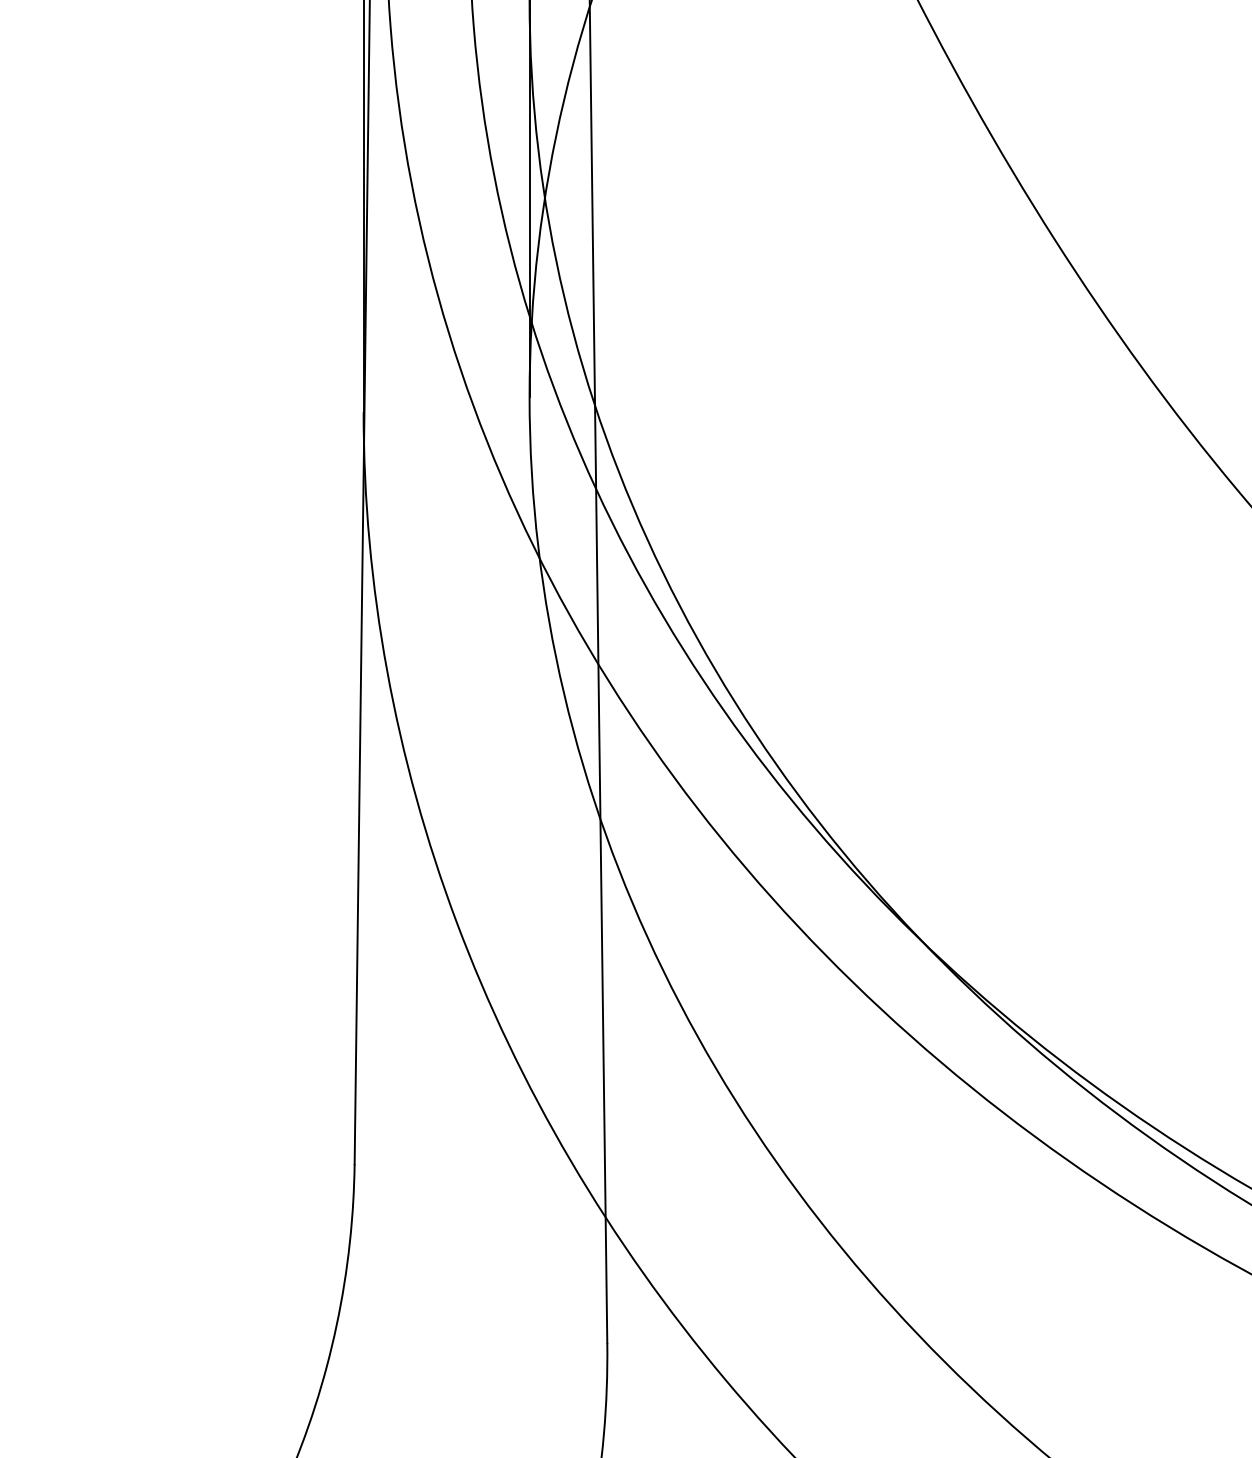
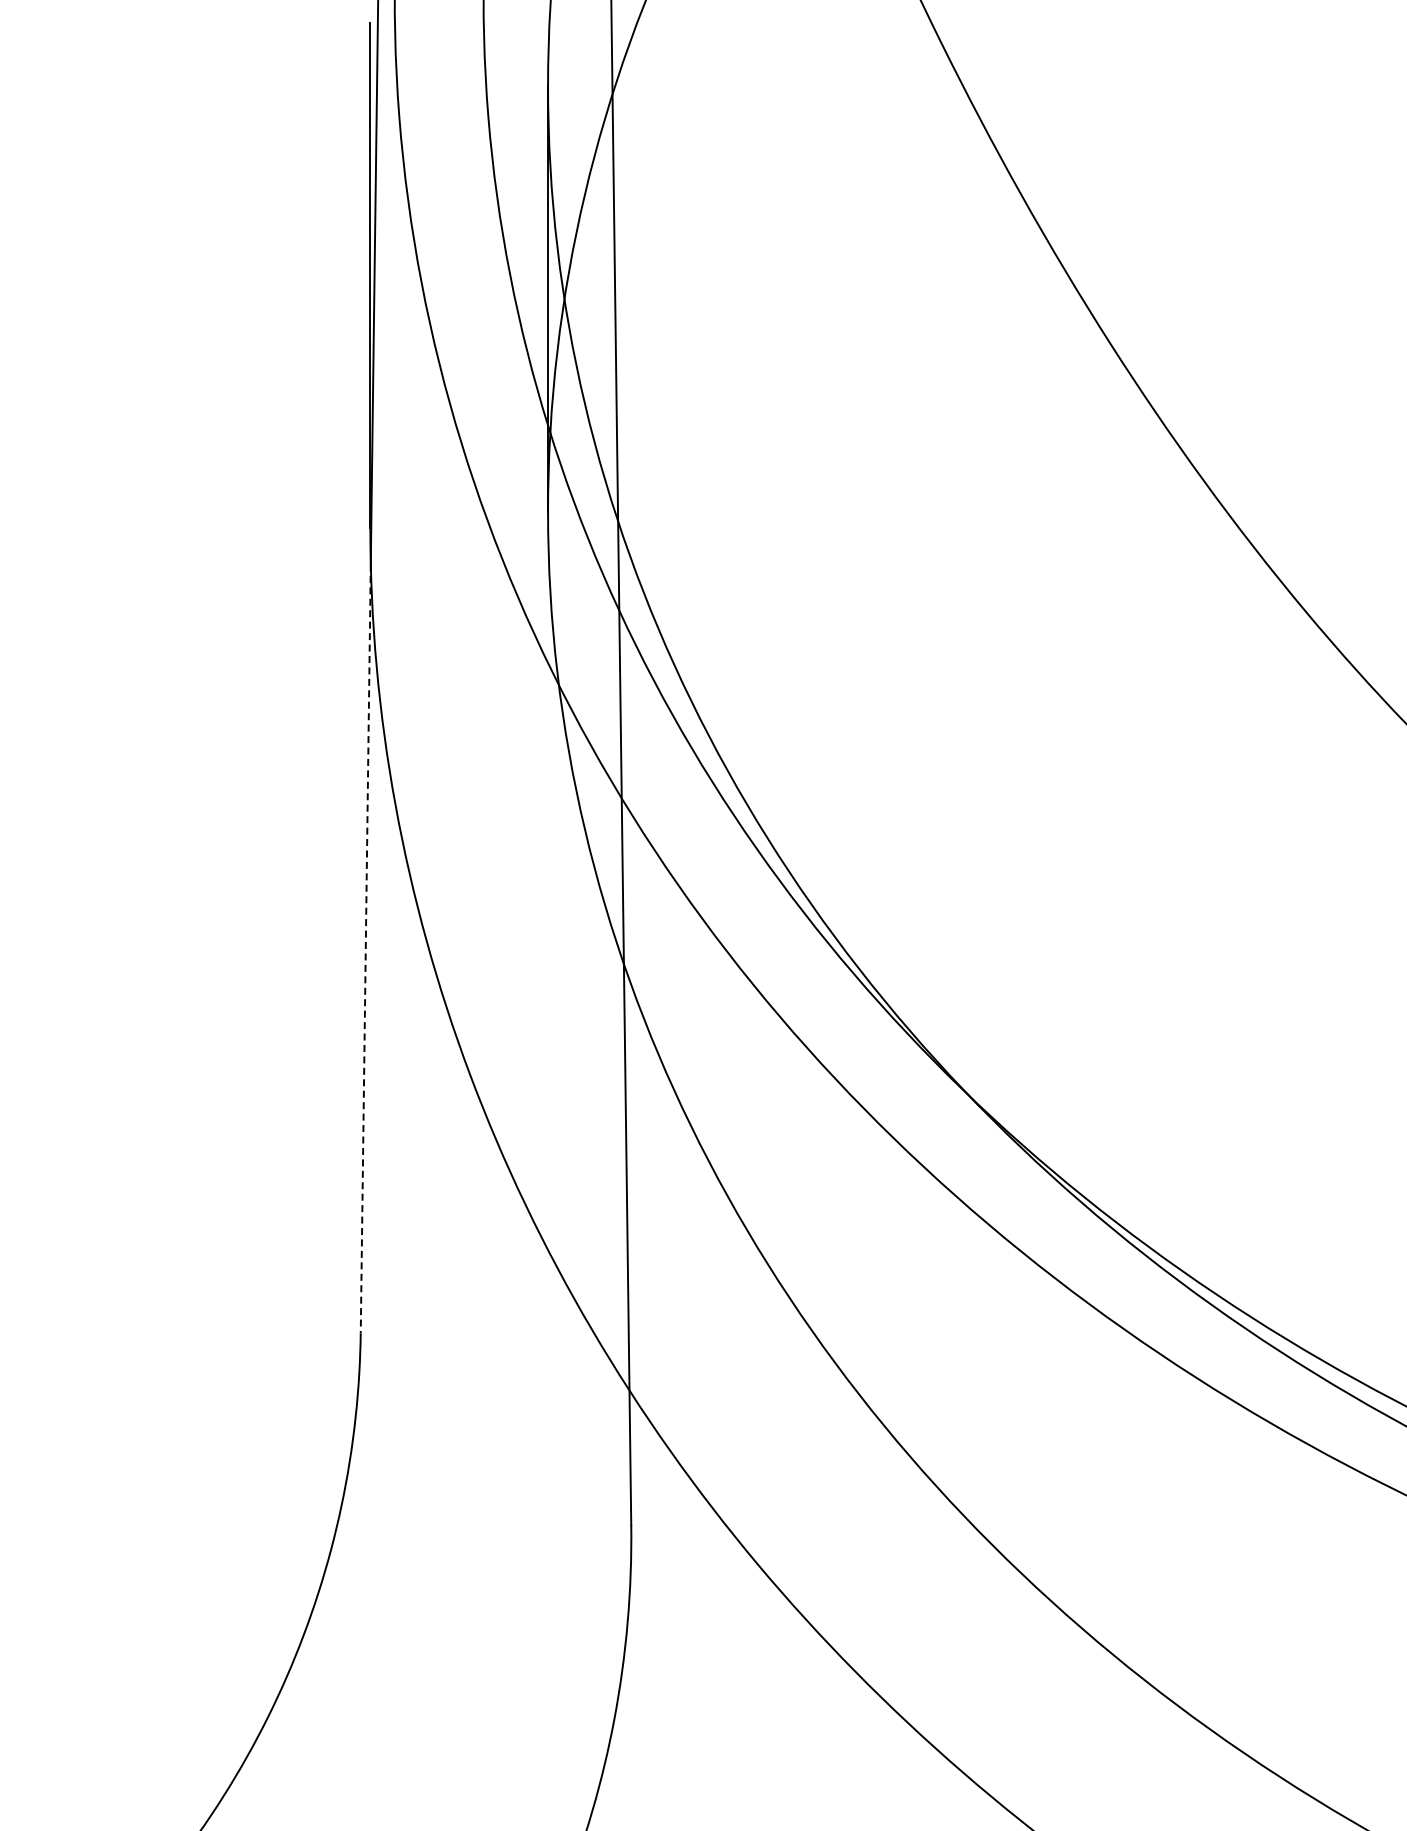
line: (359, 805) -> (365, 949), solid -> dashed

